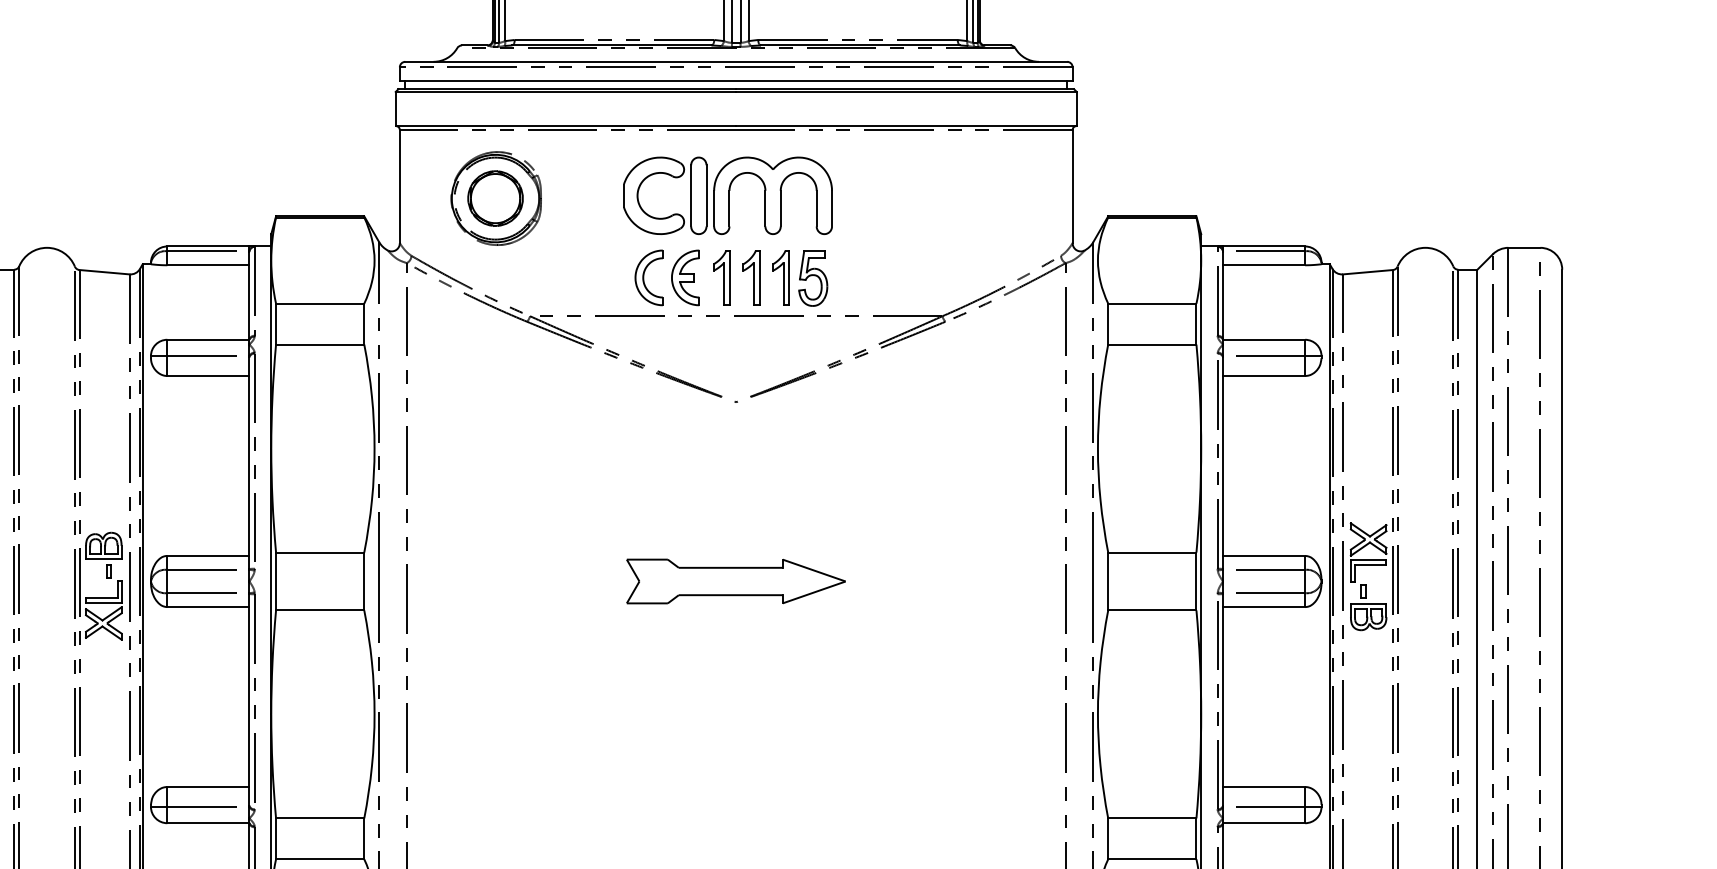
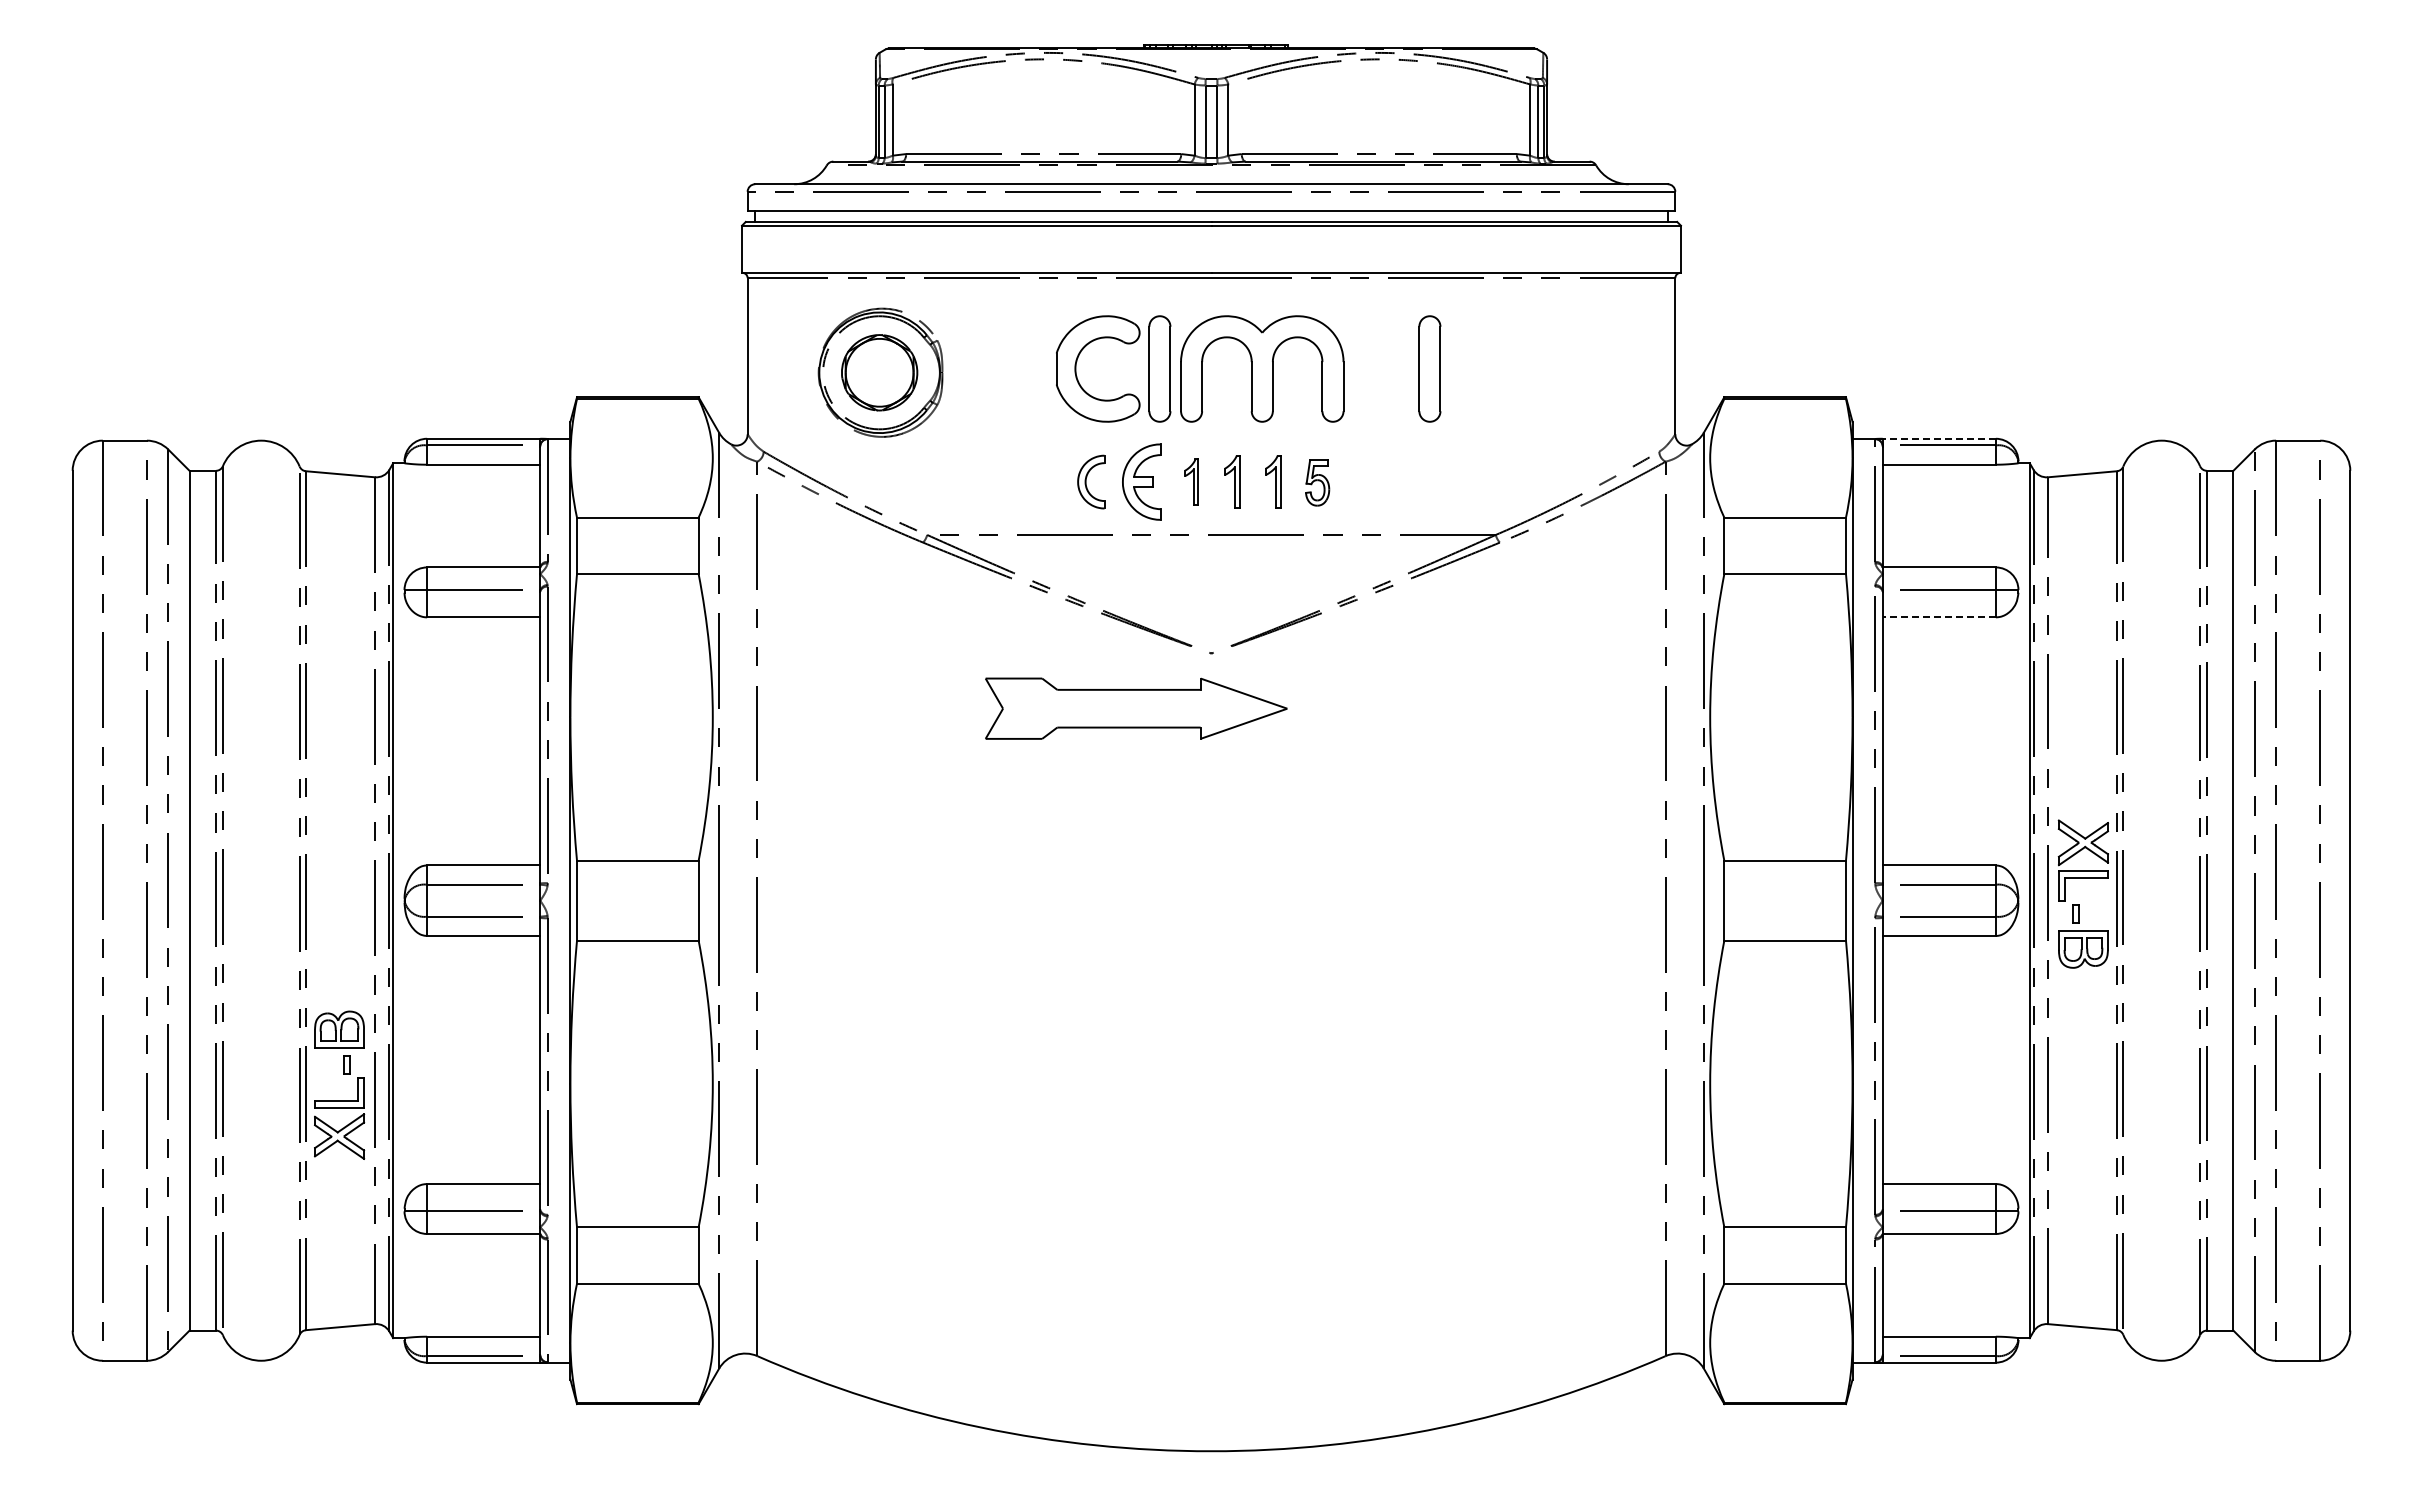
part: (894, 195) -> (1429, 368), added
line: (1264, 246) -> (1939, 438), solid -> dashed
part: (648, 277) -> (1090, 481), size x0.7
part: (721, 277) -> (1191, 481), size x0.6
part: (751, 277) -> (1232, 481), size x0.7
part: (781, 277) -> (1273, 481), size x0.7
part: (813, 278) -> (1317, 482), size x0.6
line: (1264, 376) -> (1939, 617), solid -> dashed
part: (106, 578) -> (343, 1074), moved
part: (736, 581) -> (1136, 708), moved

